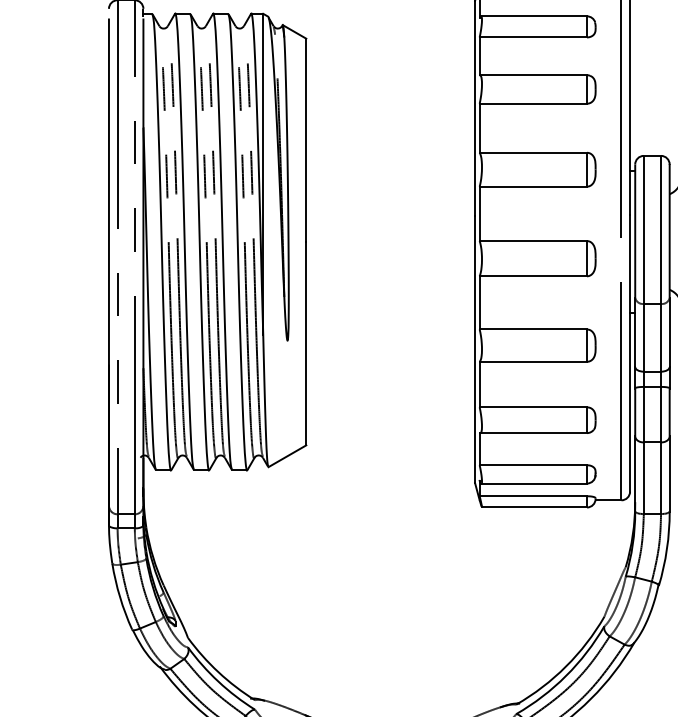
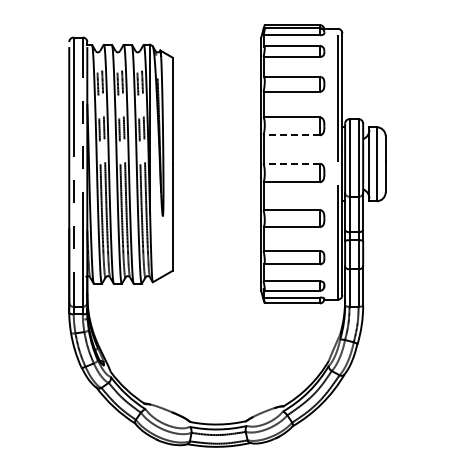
line: (532, 187) -> (291, 135), solid -> dashed
line: (532, 240) -> (291, 163), solid -> dashed

